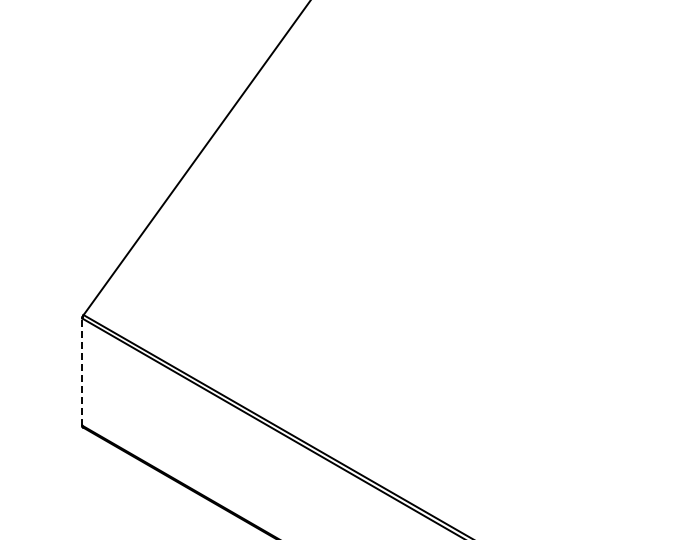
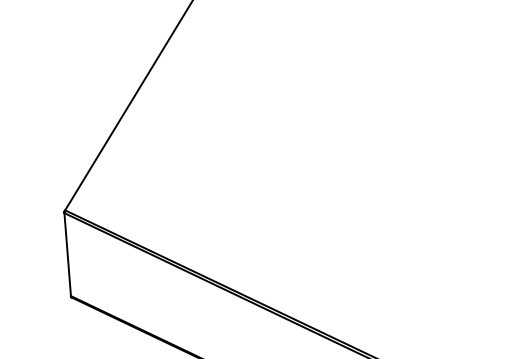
line: (82, 372) -> (67, 254), dashed -> solid

